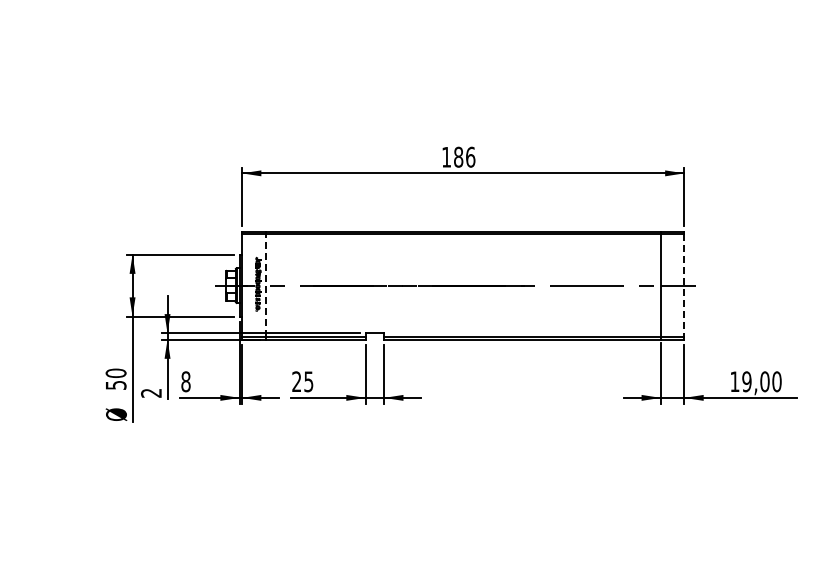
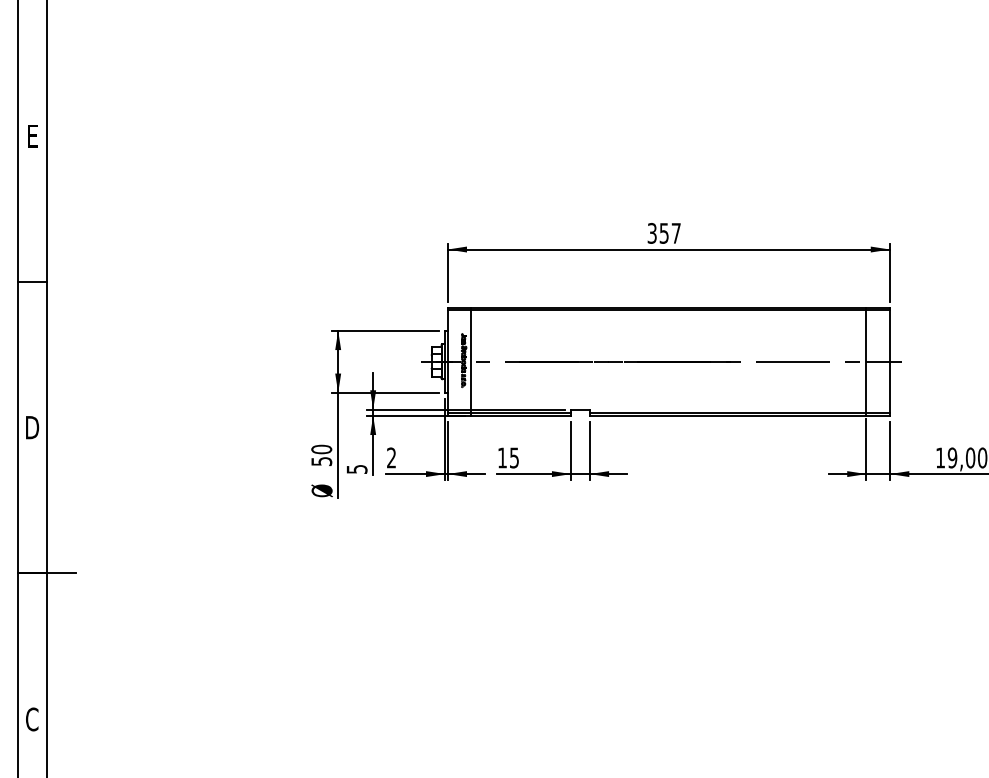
text: (458, 156) -> (664, 232), 186 -> 357
line: (265, 285) -> (471, 361), dashed -> solid
line: (684, 286) -> (890, 362), dashed -> solid
text: (185, 381) -> (391, 457), 8 -> 2
text: (295, 381) -> (501, 457), 25 -> 15
text: (150, 393) -> (356, 469), 2 -> 5

